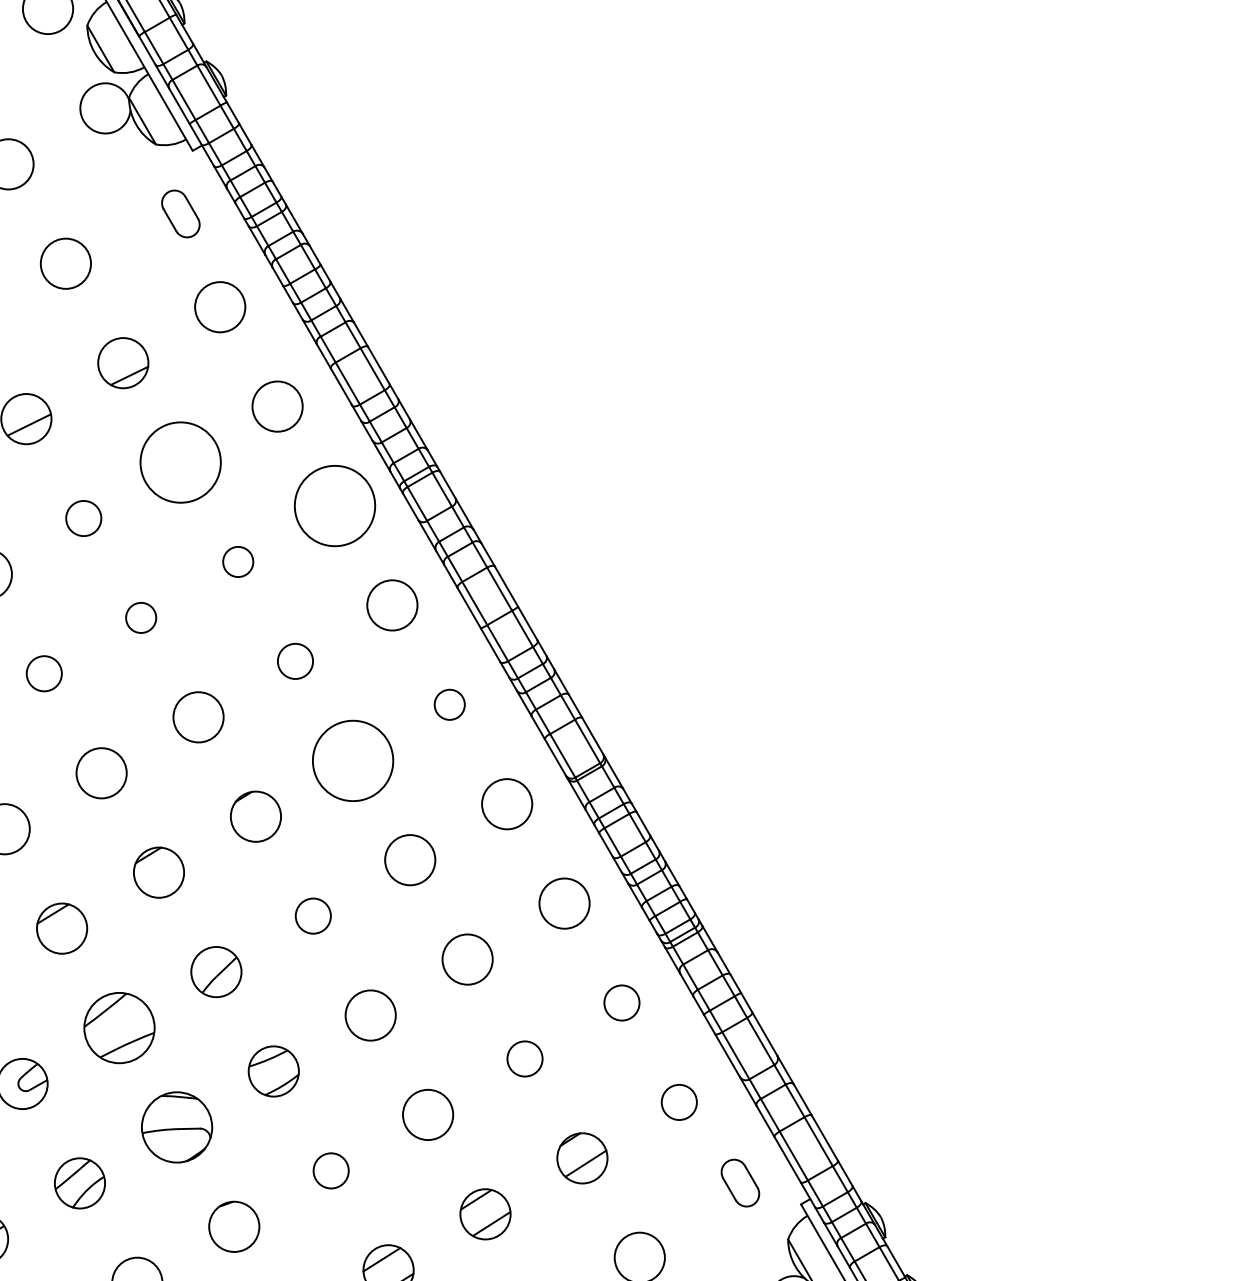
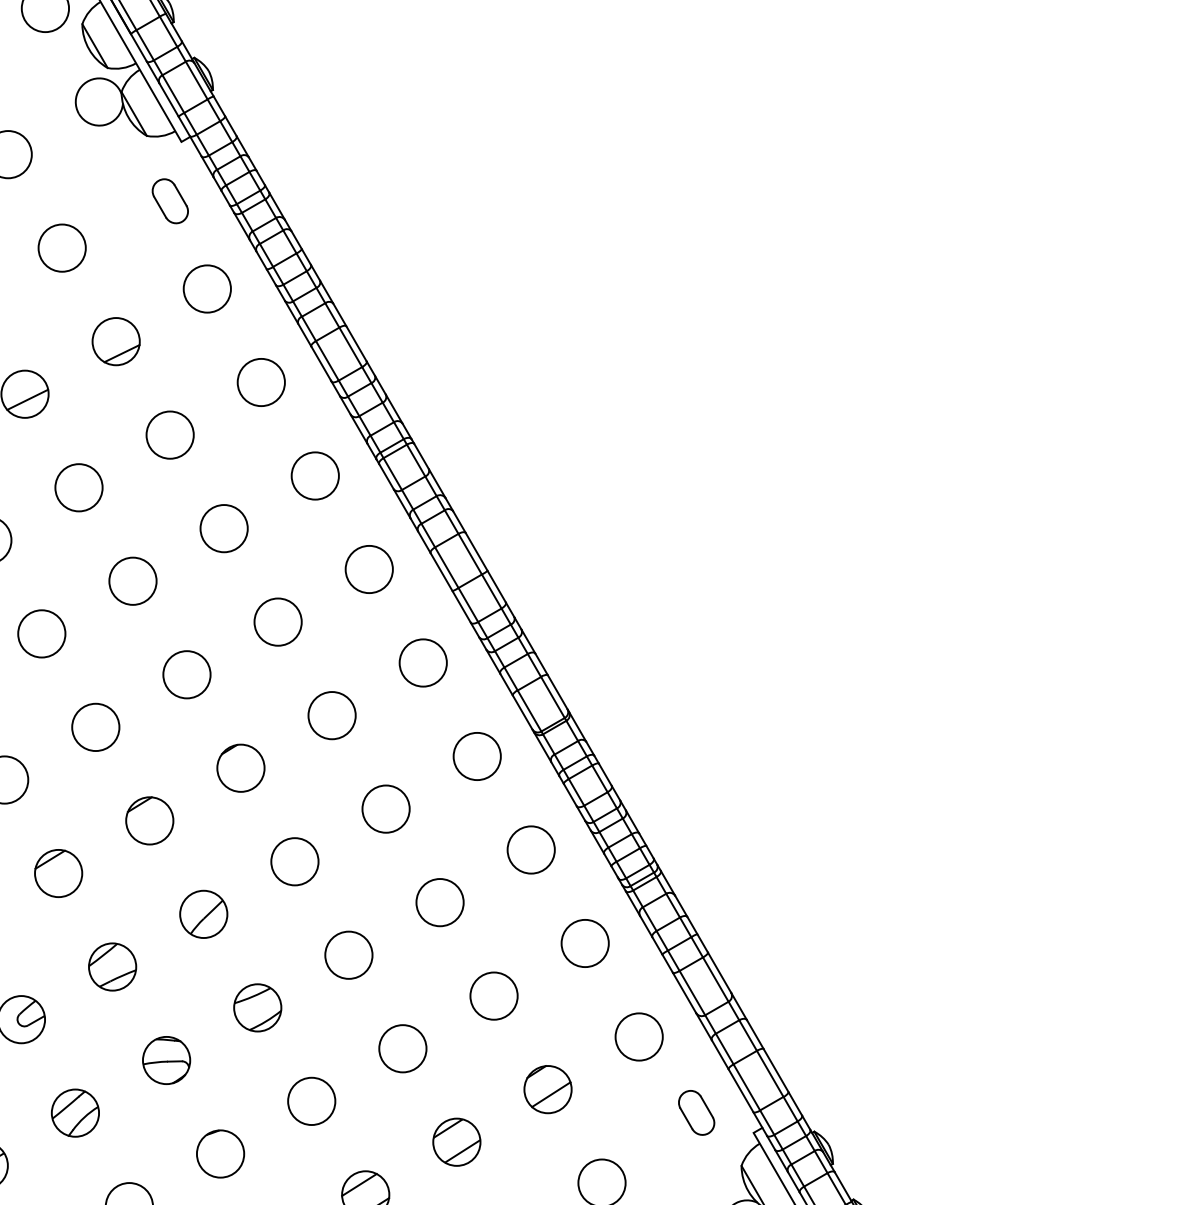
circle: (180, 462) -> (169, 435), size x0.62
circle: (334, 505) -> (314, 475), size x0.62
circle: (83, 518) -> (78, 487), size x1.43
circle: (238, 561) -> (224, 528), size x1.67
circle: (141, 617) -> (133, 580), size x1.67
circle: (295, 661) -> (278, 622), size x1.43
circle: (44, 673) -> (42, 633), size x1.43
circle: (449, 704) -> (423, 662), size x1.67
circle: (352, 760) -> (331, 715), size x0.62
circle: (313, 916) -> (295, 862), size x1.43
circle: (621, 1002) -> (584, 942), size x1.43
part: (119, 1027) -> (112, 966), size x0.71
circle: (524, 1058) -> (493, 995), size x1.43
circle: (679, 1102) -> (639, 1037), size x1.43
part: (176, 1127) -> (166, 1060), size x0.71
circle: (331, 1170) -> (312, 1101), size x1.43

